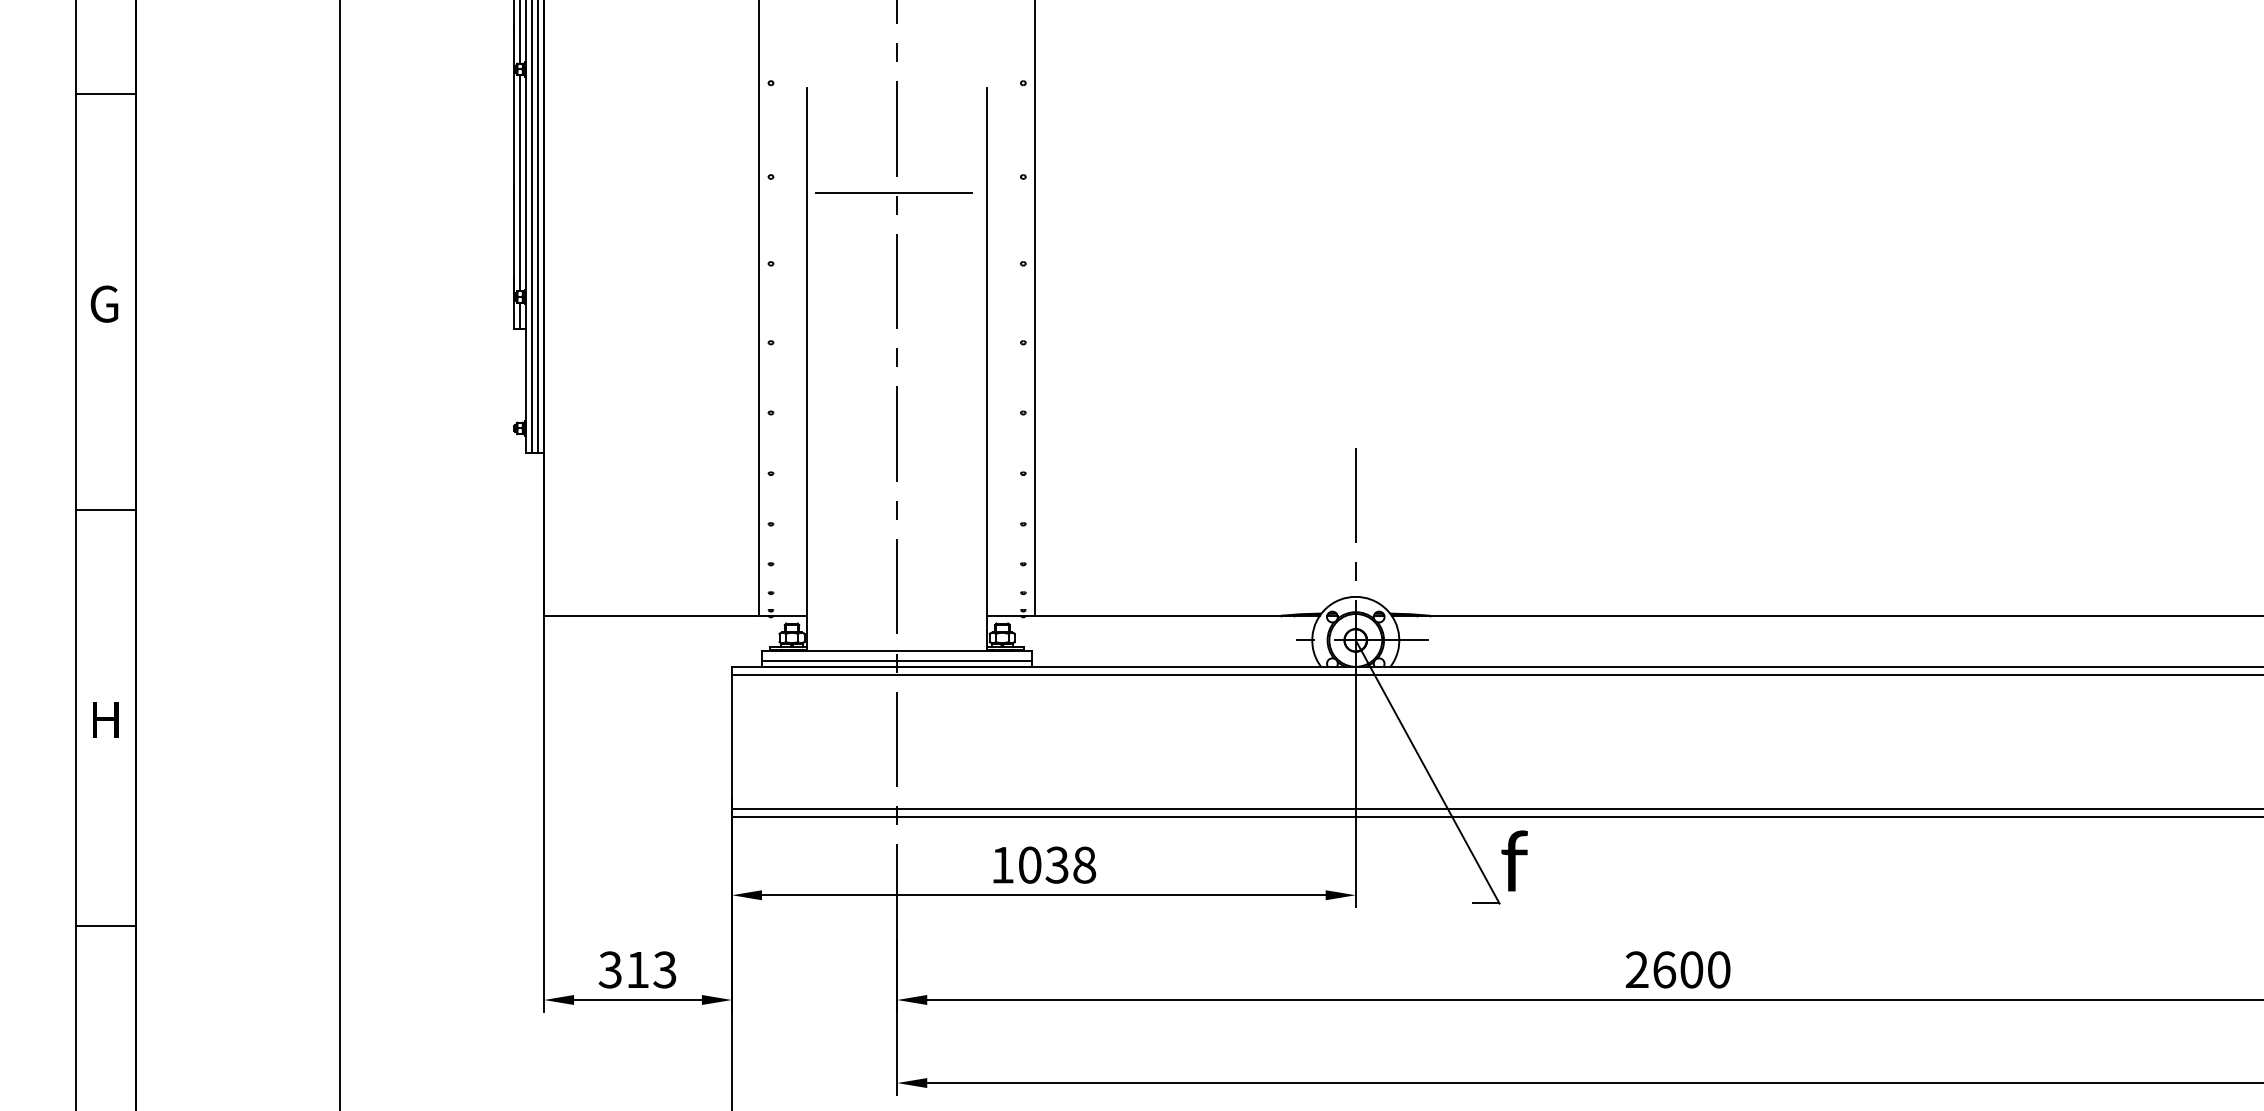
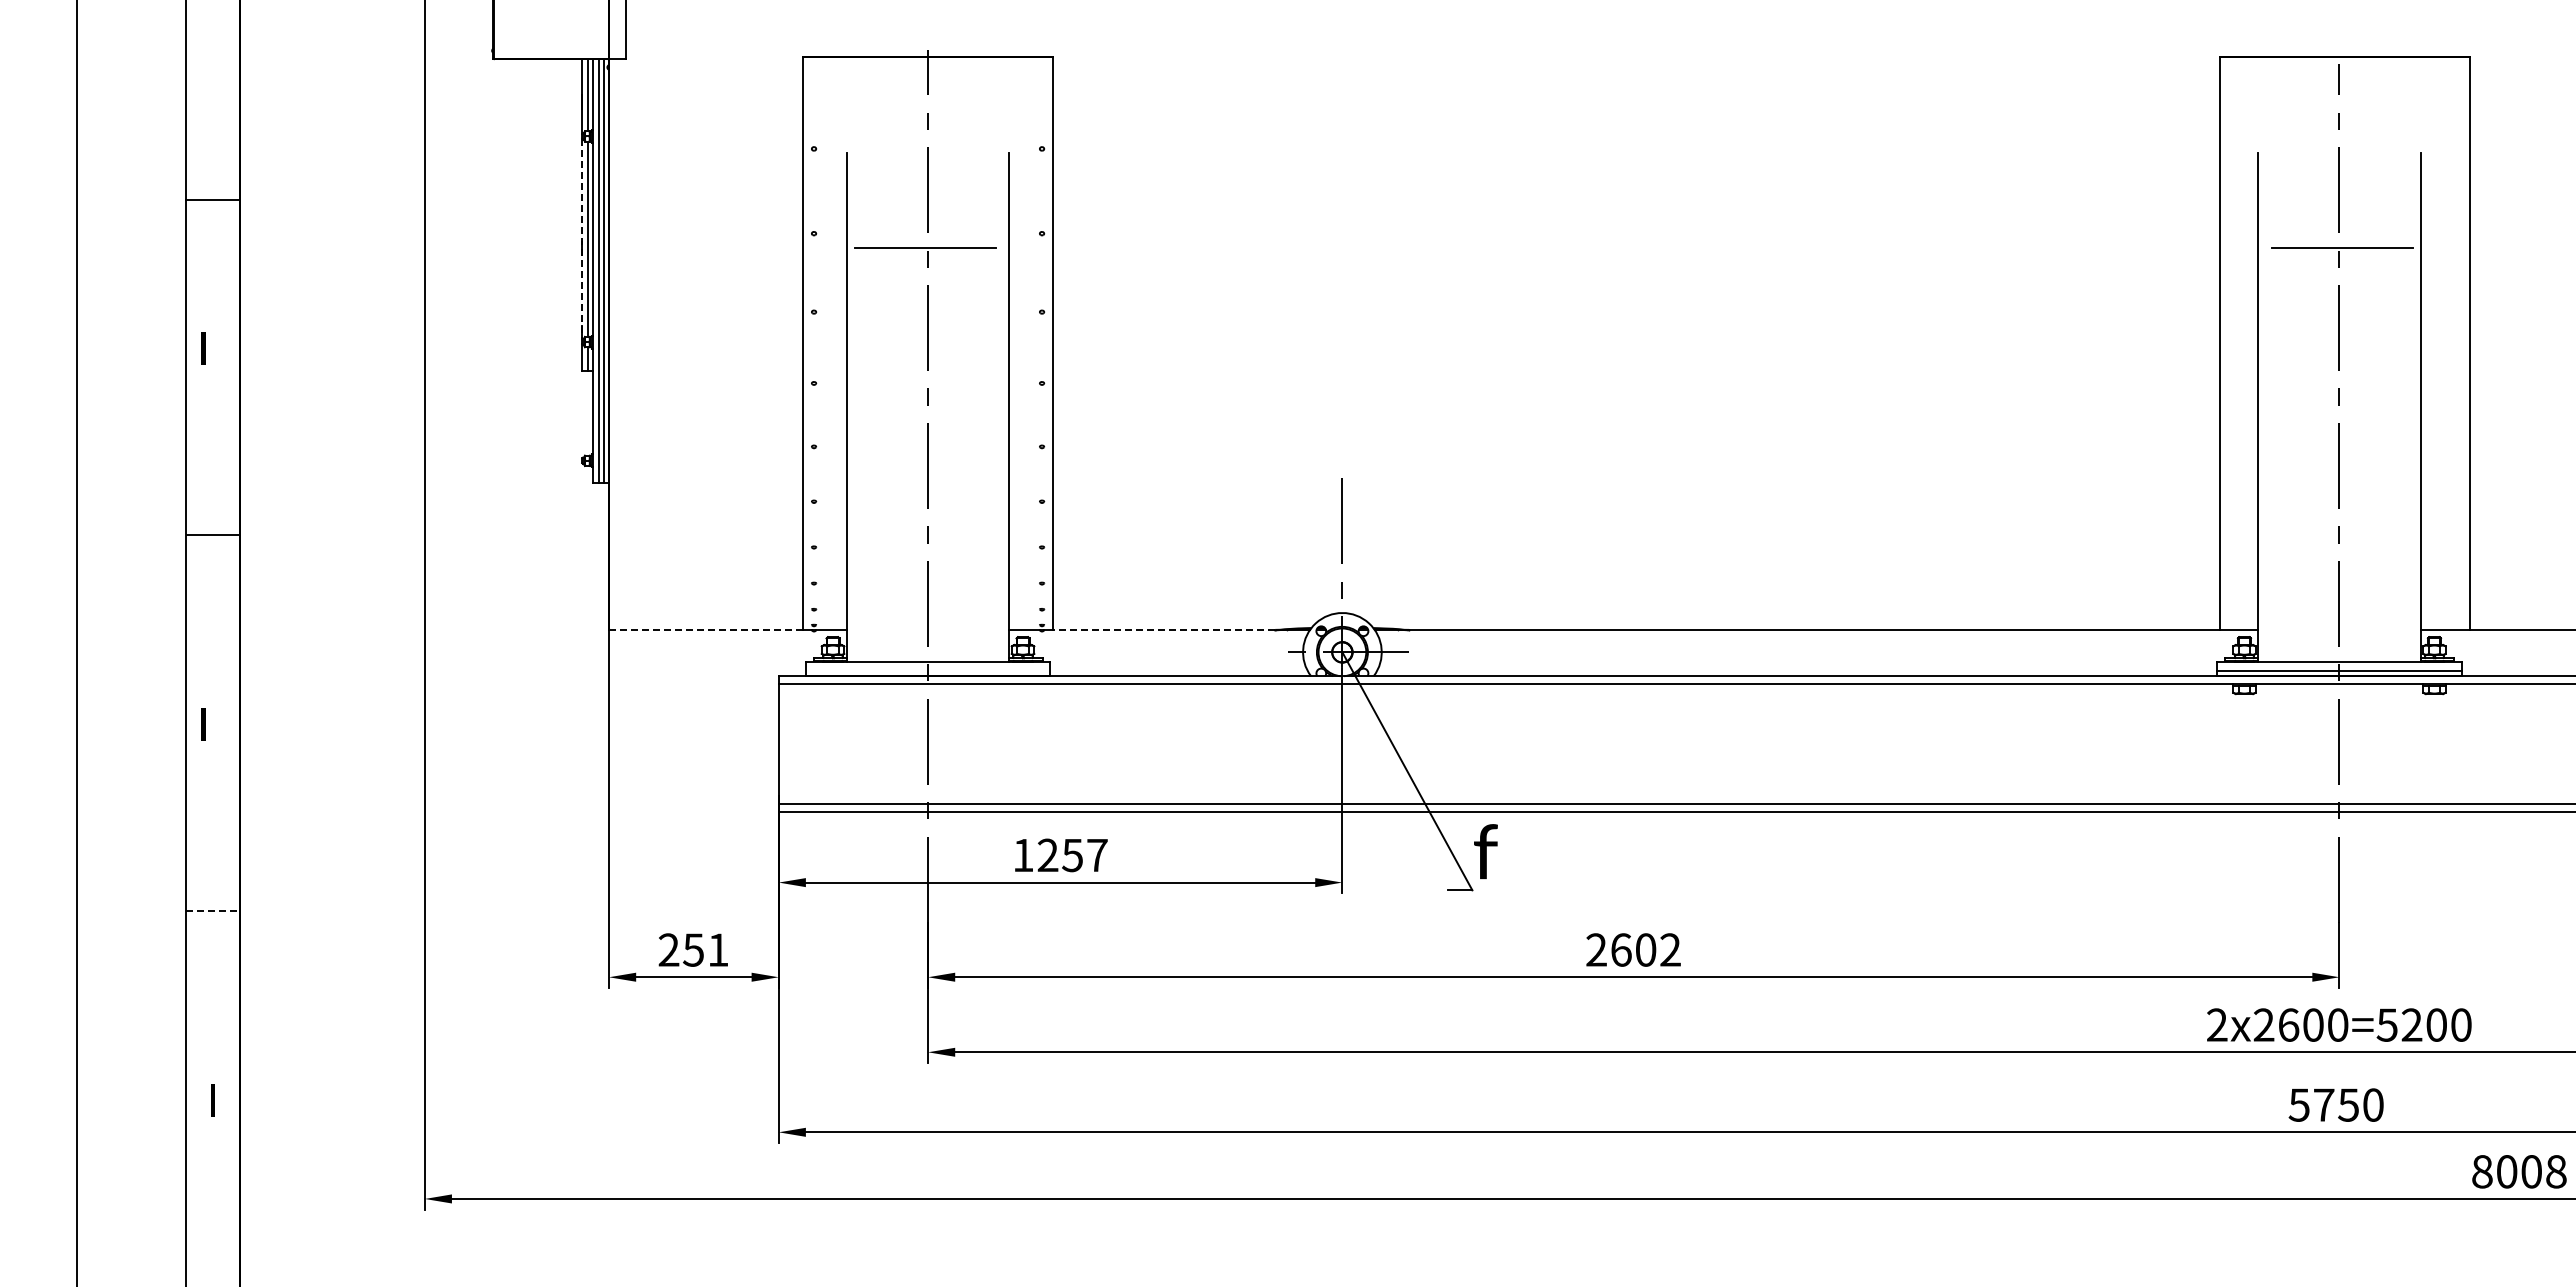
line: (105, 93) -> (212, 199), moved
line: (514, 183) -> (582, 239), solid -> dashed
text: (104, 304) -> (211, 348), G -> I
line: (651, 615) -> (706, 629), solid -> dashed
line: (1157, 615) -> (1163, 629), solid -> dashed
line: (896, 660) -> (927, 670), removed
text: (108, 720) -> (215, 724), H -> I
text: (1057, 865) -> (1072, 855), 1038 -> 1257
line: (106, 926) -> (213, 910), solid -> dashed
text: (637, 969) -> (693, 949), 313 -> 251
text: (1718, 969) -> (1670, 949), 2600 -> 2602

